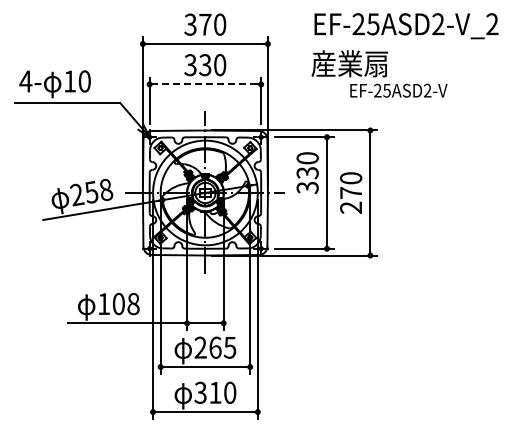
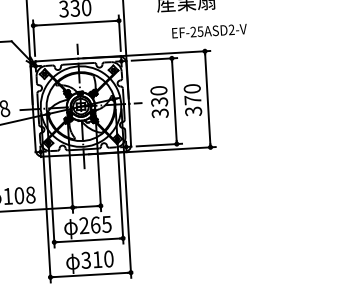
line: (205, 84) -> (76, 23), dashed -> solid
text: (398, 90) -> (209, 30), moved
text: (307, 172) -> (159, 101), moved
text: (351, 207) -> (193, 111), 270 -> 370

